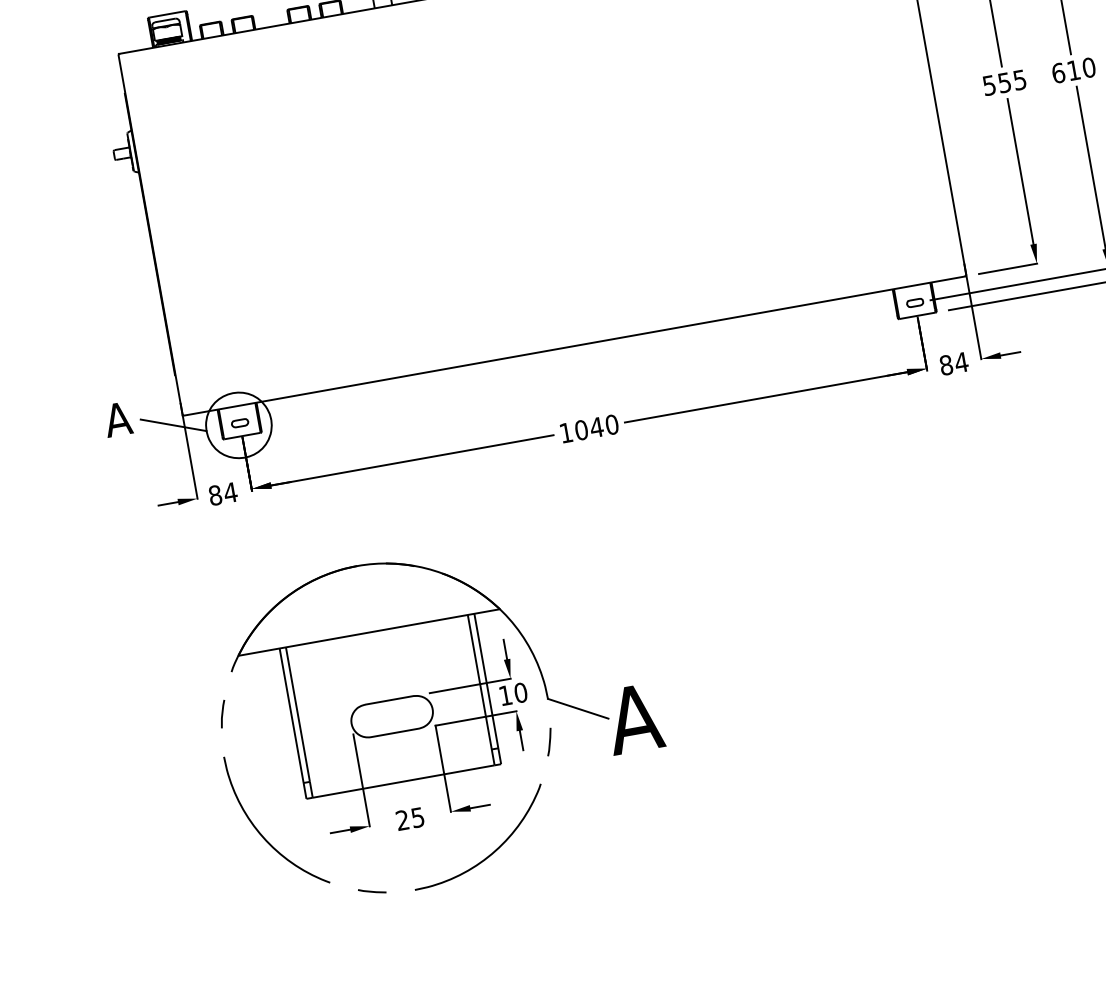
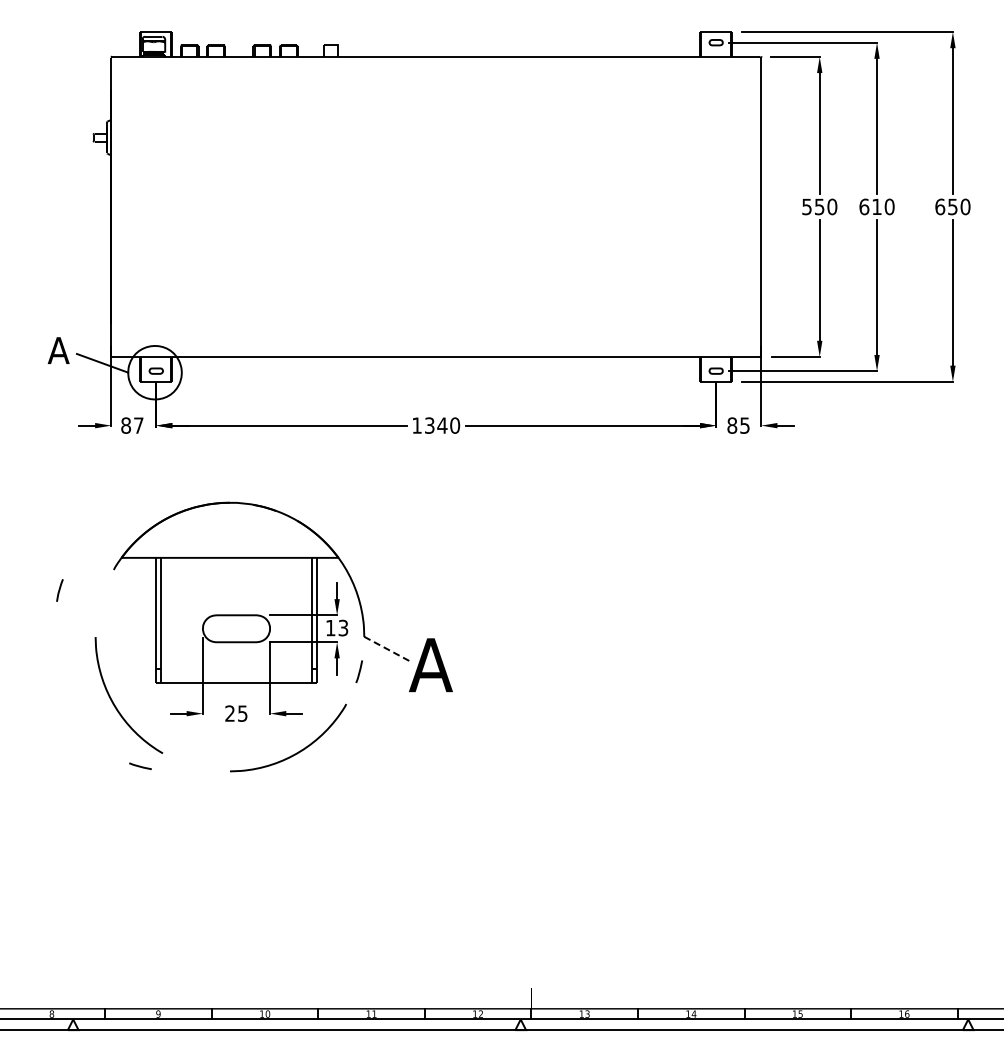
text: (1020, 79) -> (832, 206), 555 -> 550
text: (960, 362) -> (744, 425), 84 -> 85
text: (581, 430) -> (429, 425), 1040 -> 1340
text: (230, 492) -> (138, 425), 84 -> 87
text: (520, 692) -> (343, 627), 10 -> 13
line: (578, 709) -> (387, 649), solid -> dashed
line: (222, 714) -> (59, 590), moved
line: (372, 891) -> (140, 766), moved

